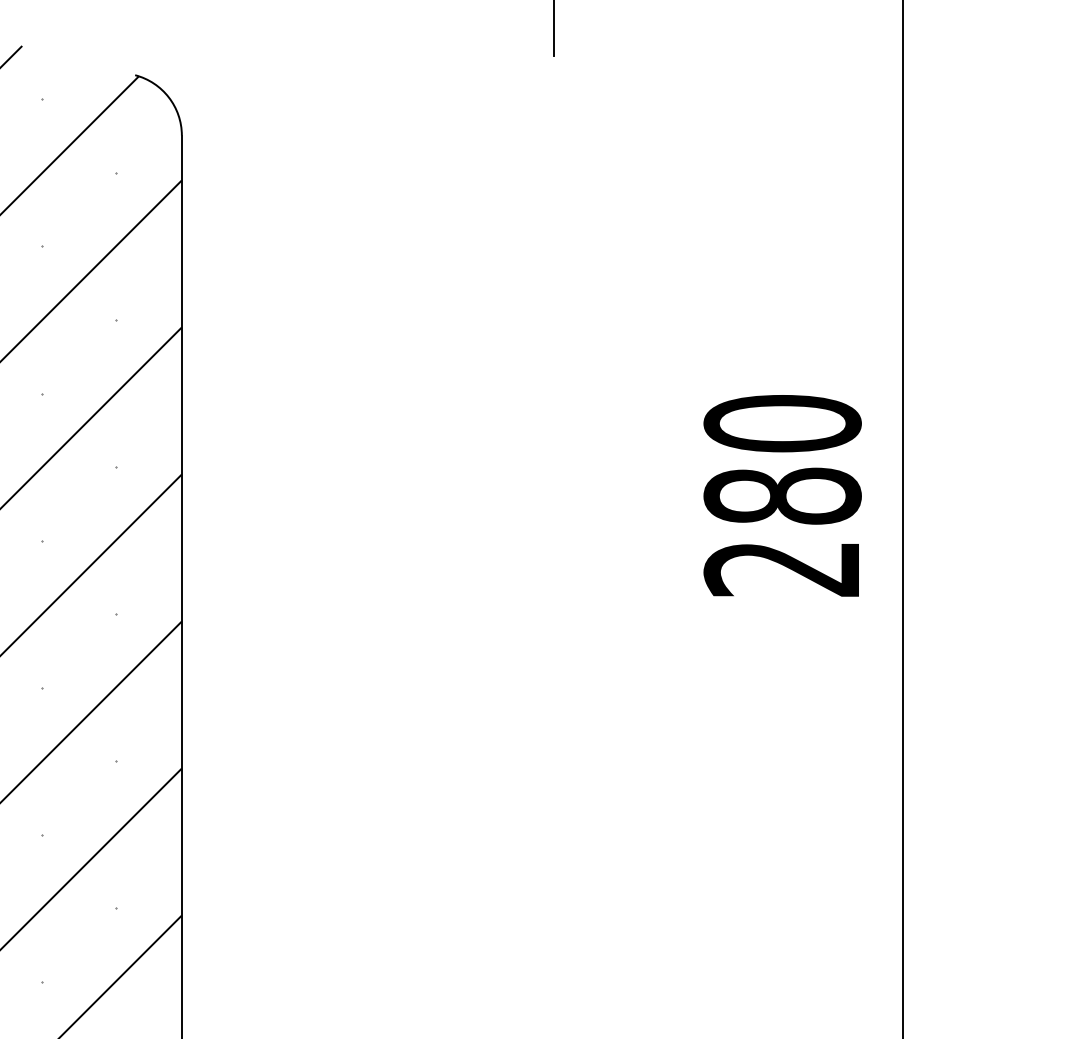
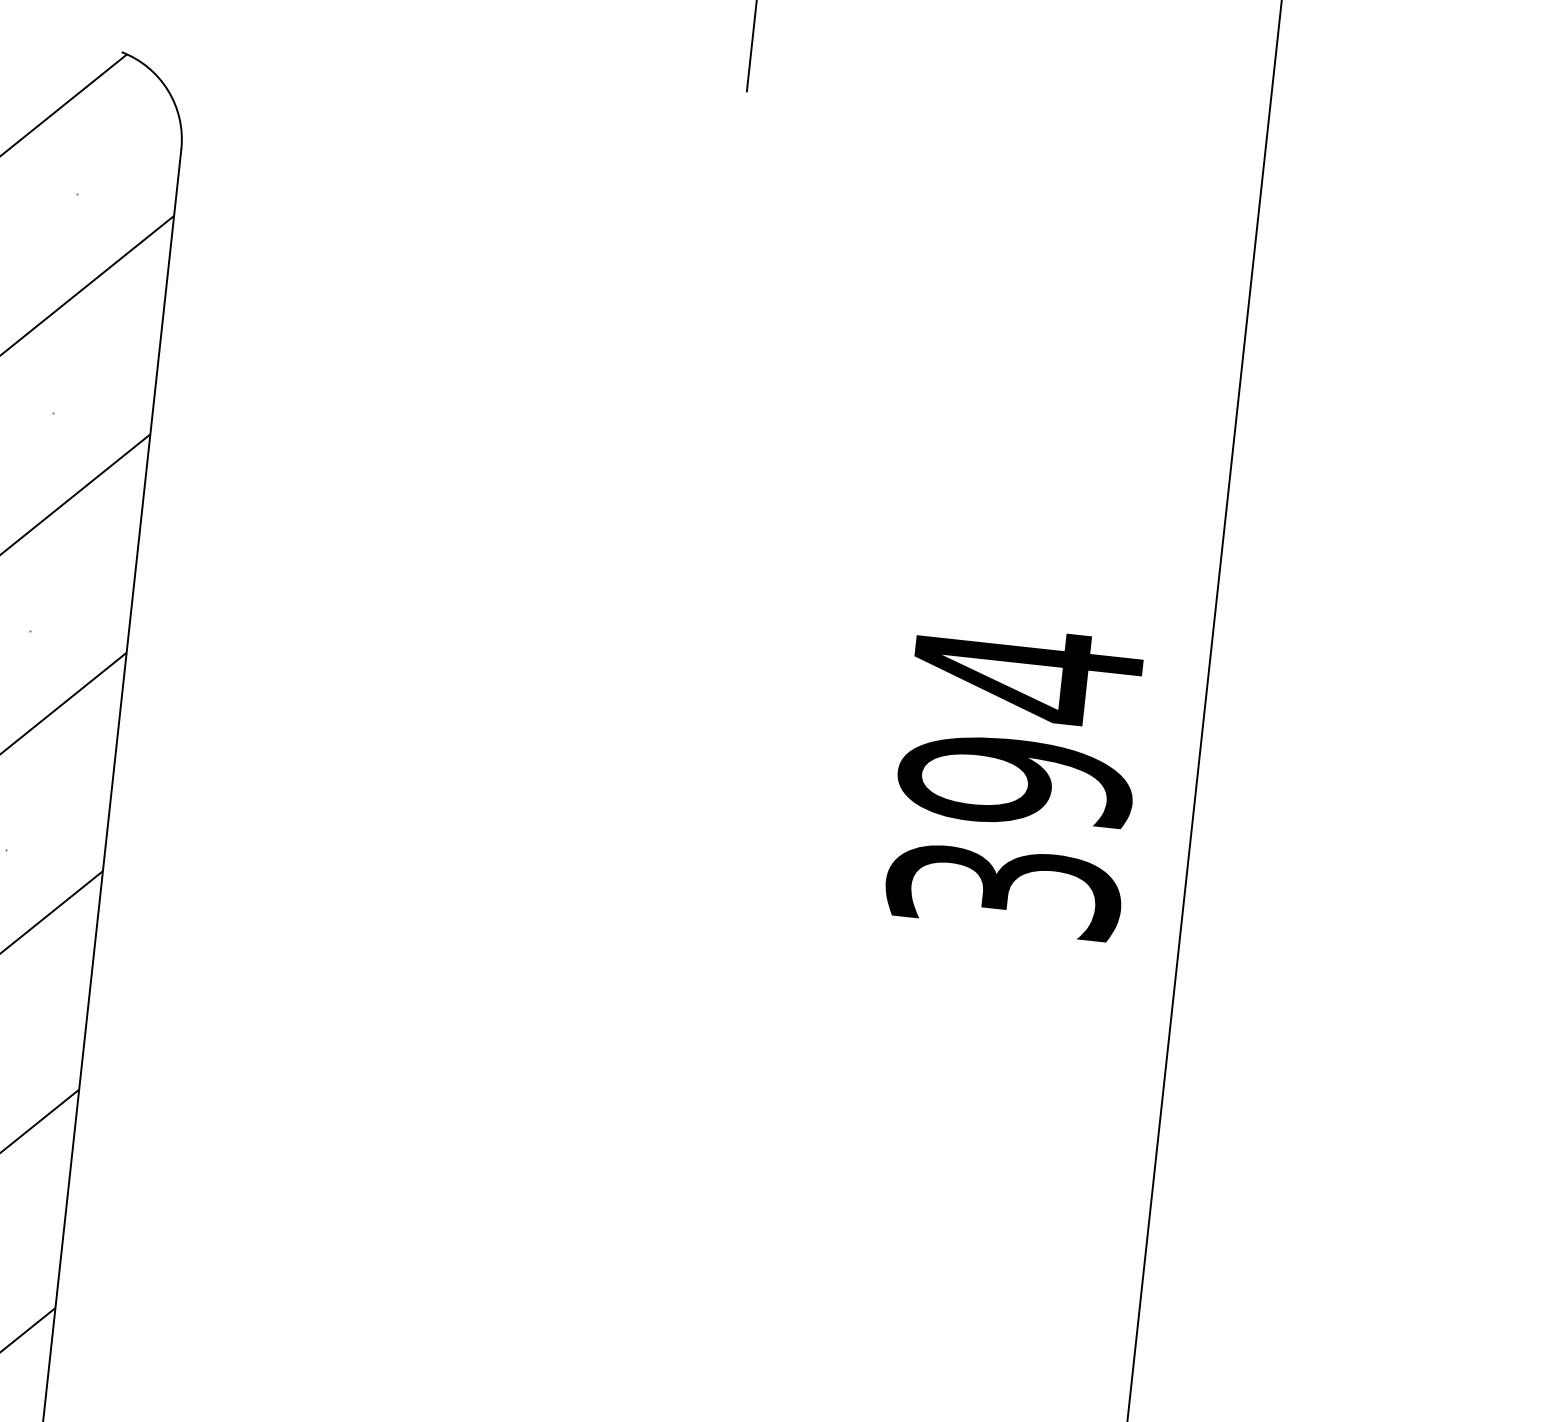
text: (782, 494) -> (1015, 779), 280 -> 394

